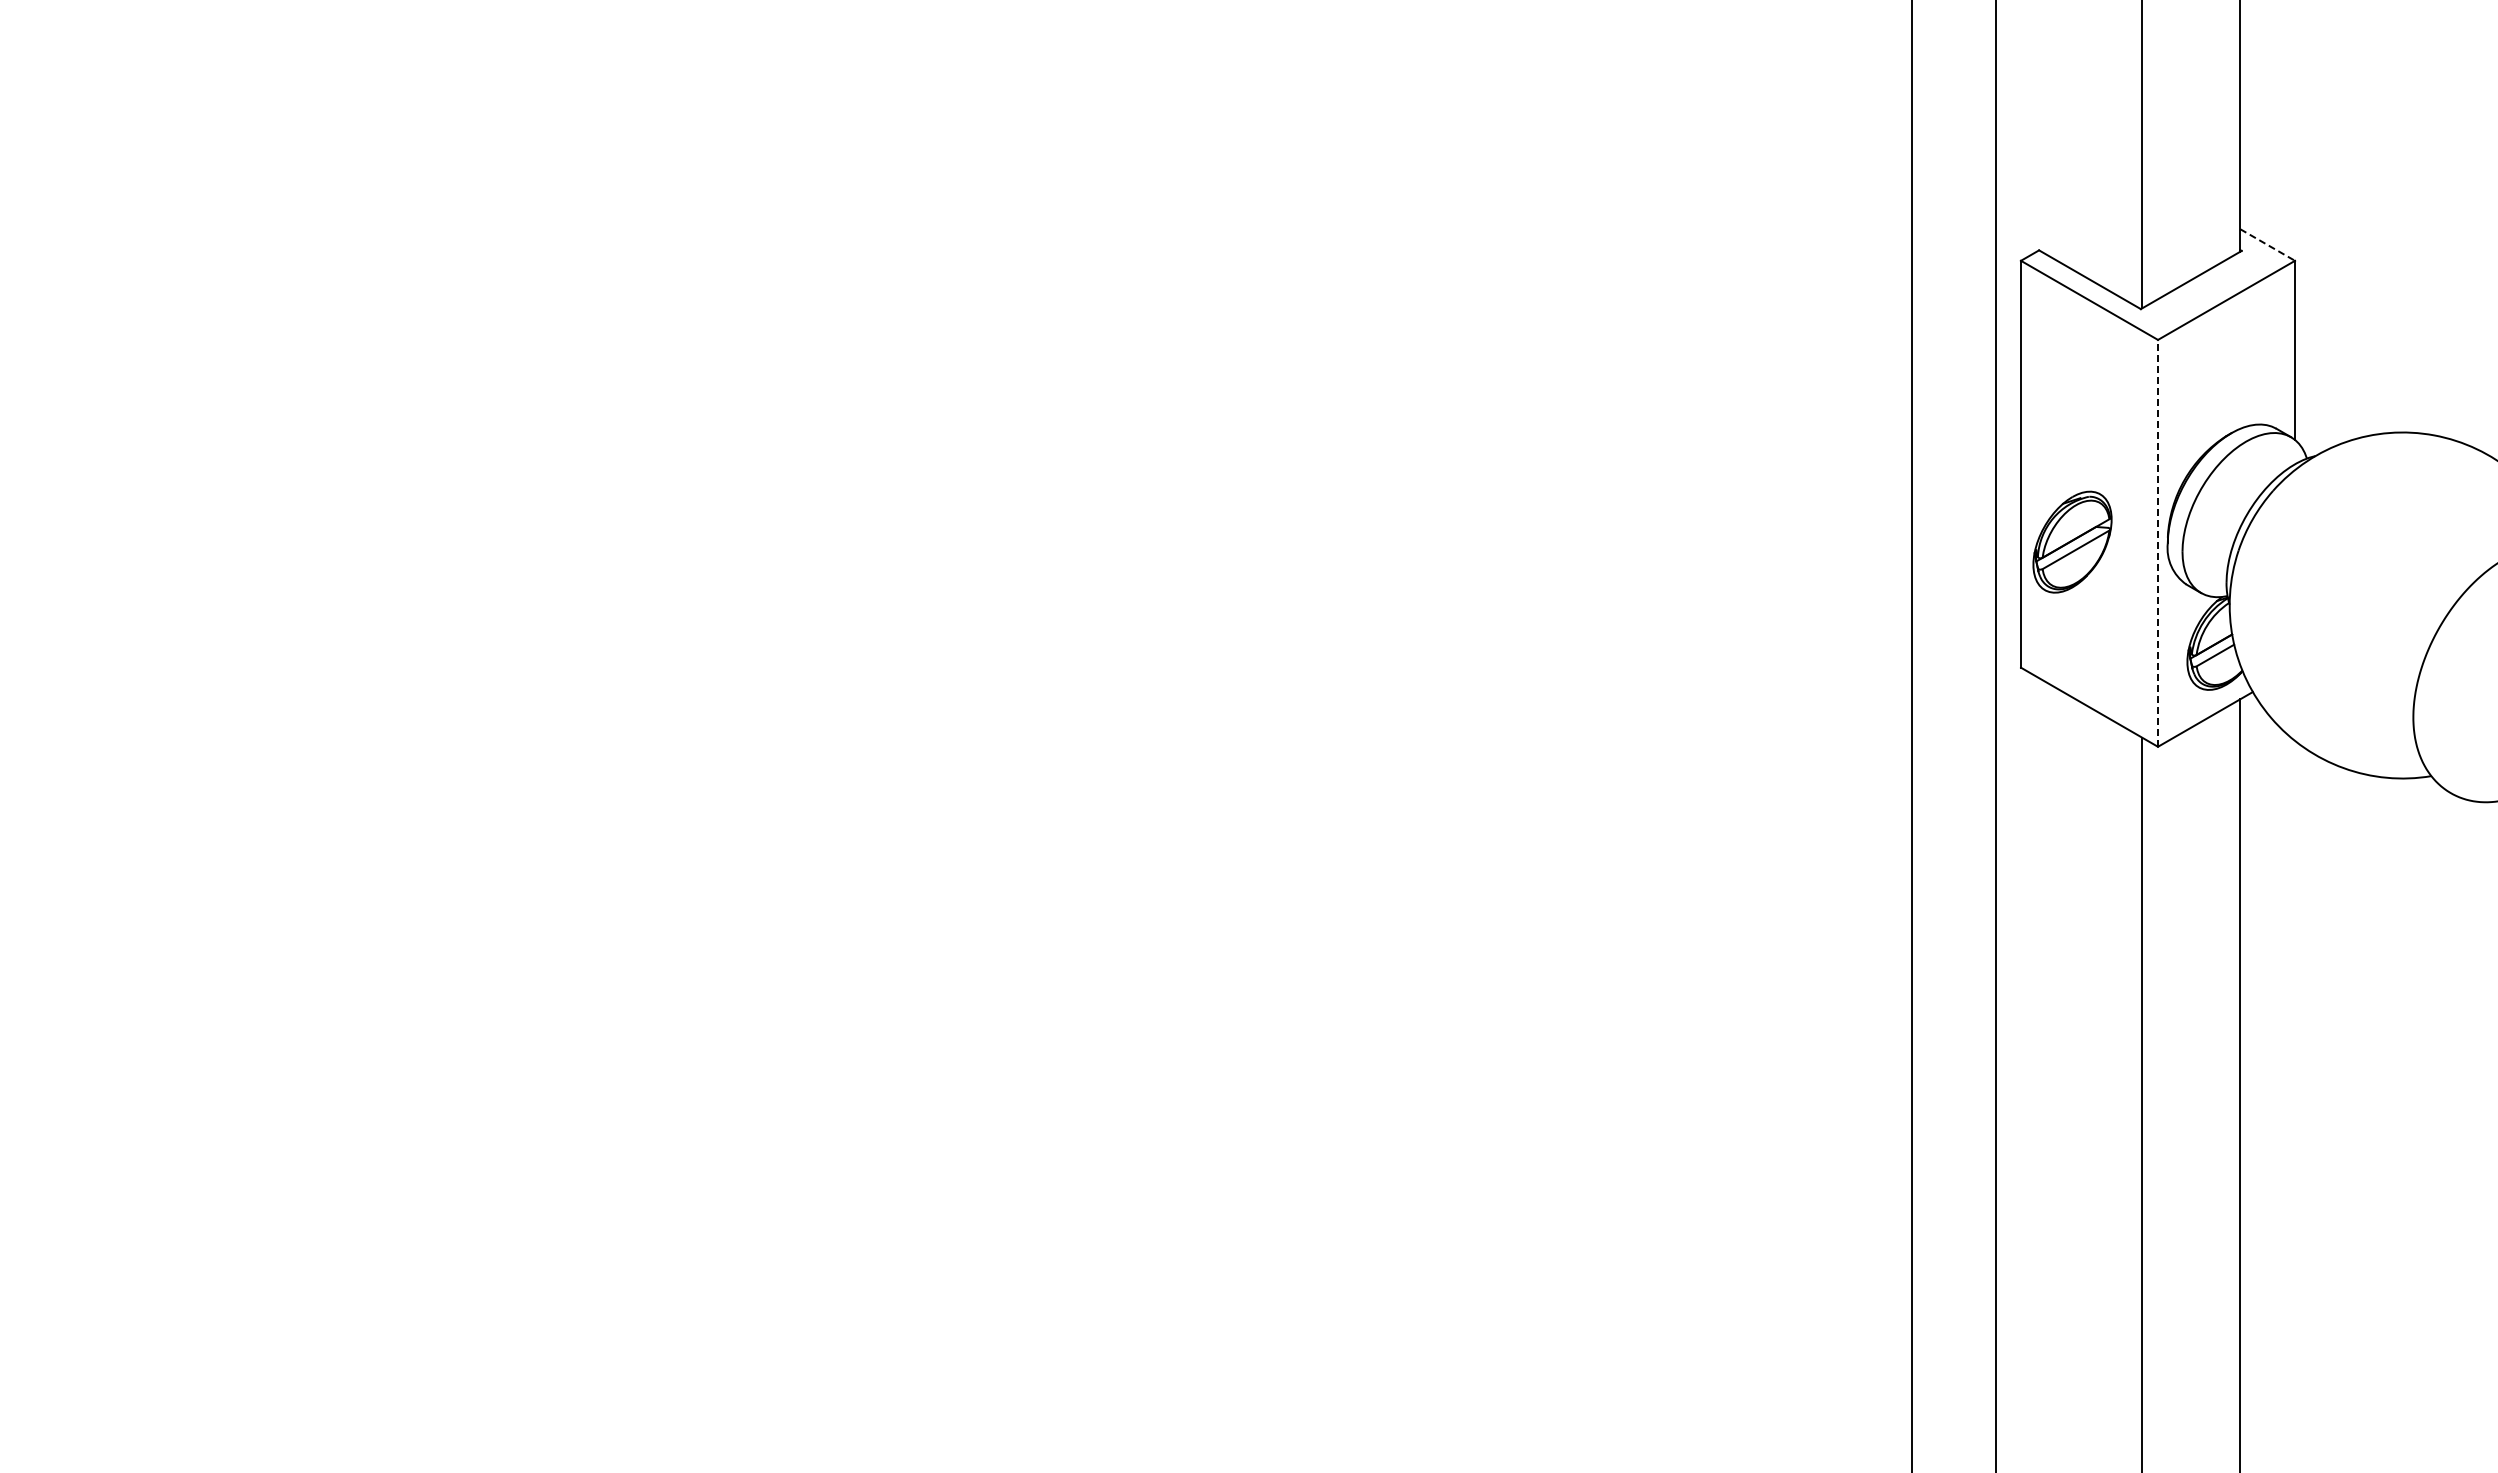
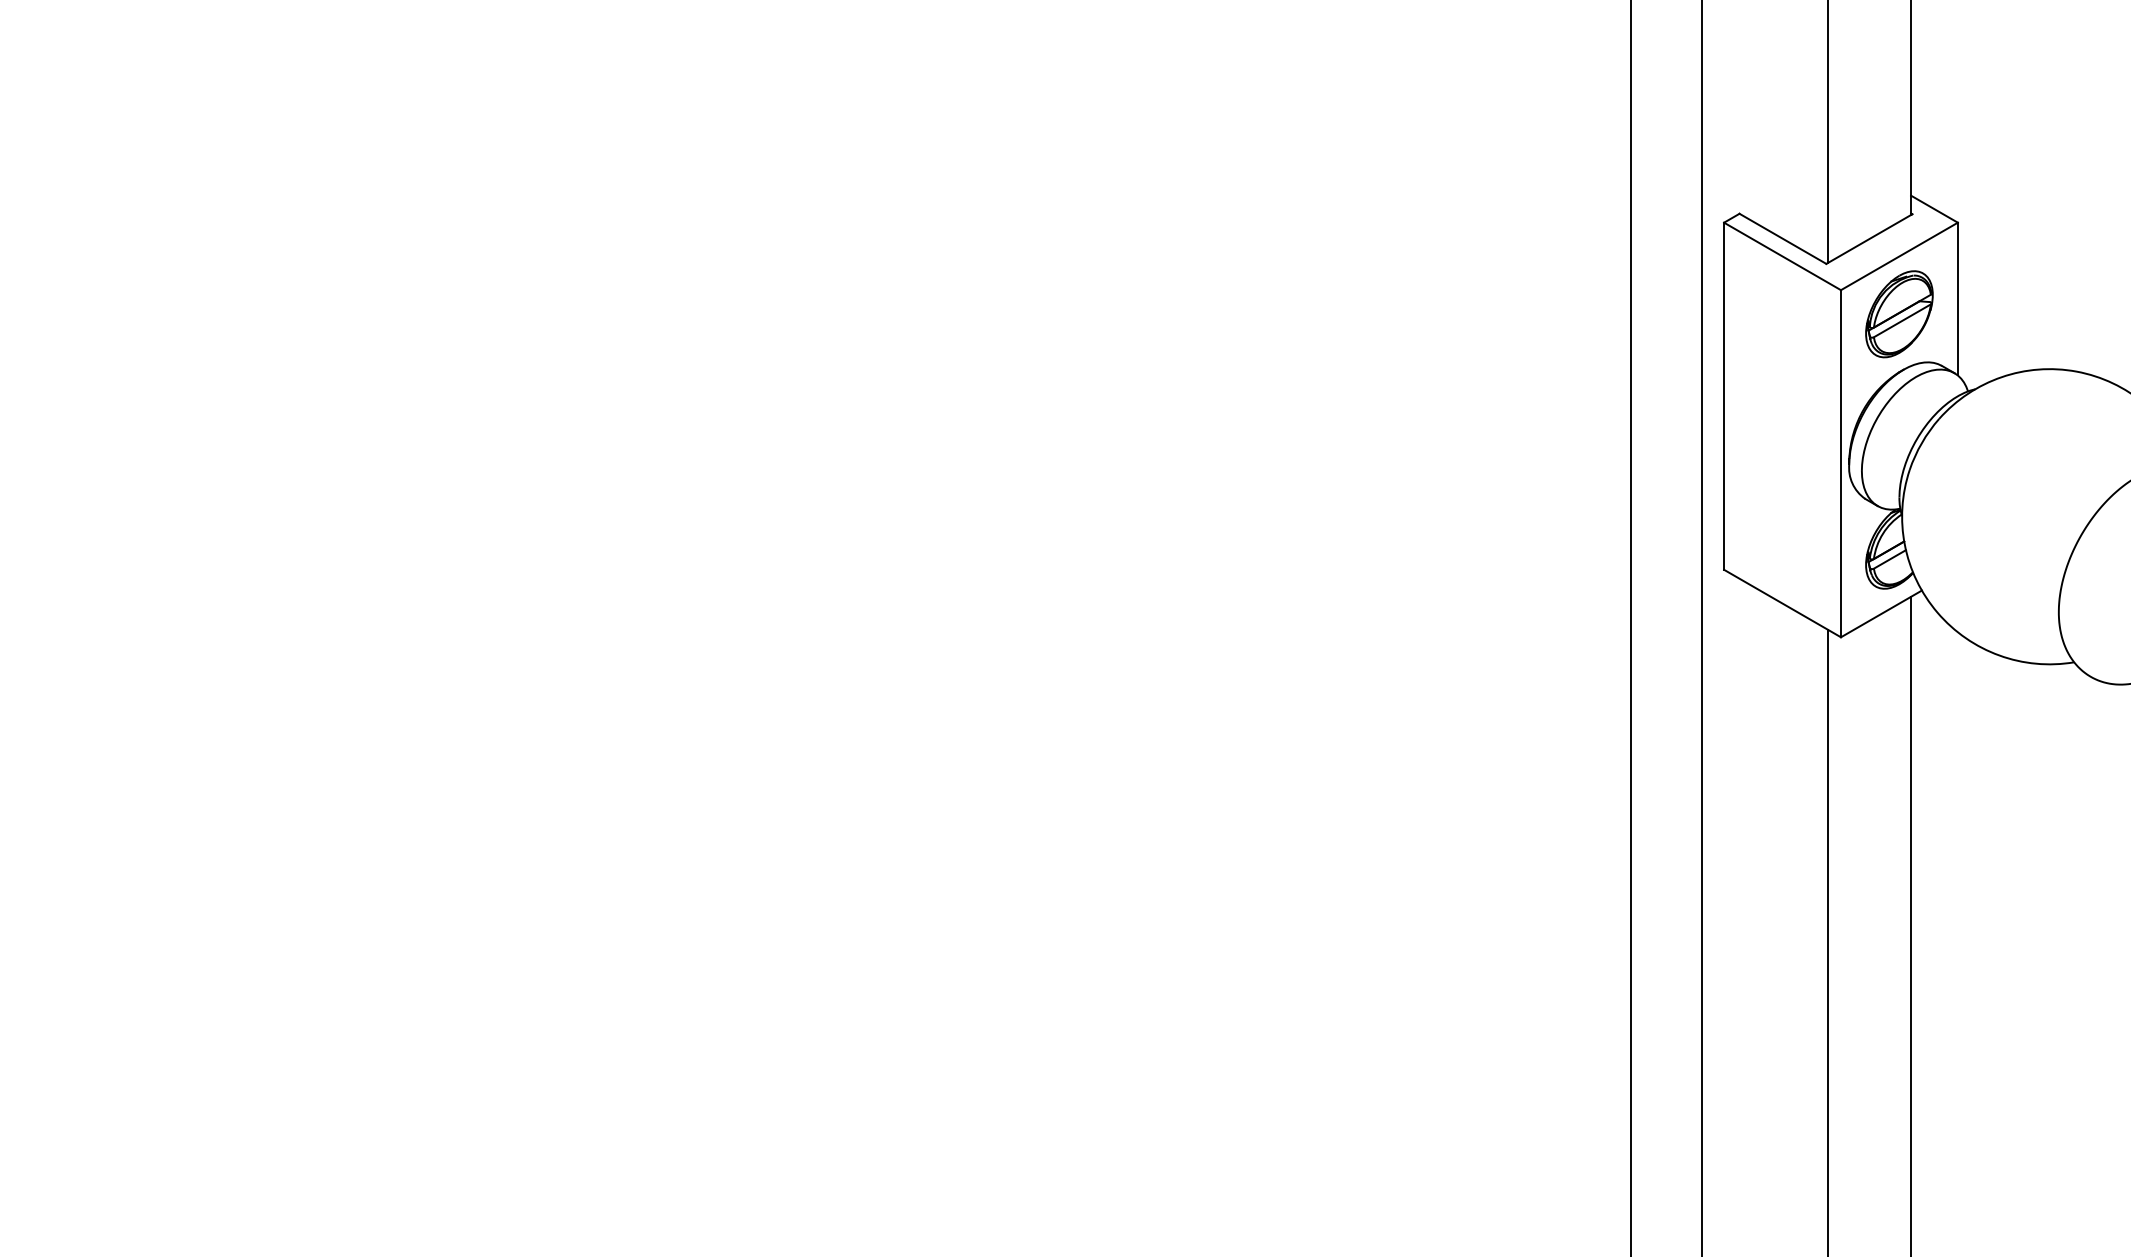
line: (2267, 245) -> (1934, 209), dashed -> solid
part: (2072, 541) -> (1899, 313), moved
line: (2158, 542) -> (1841, 462), dashed -> solid

